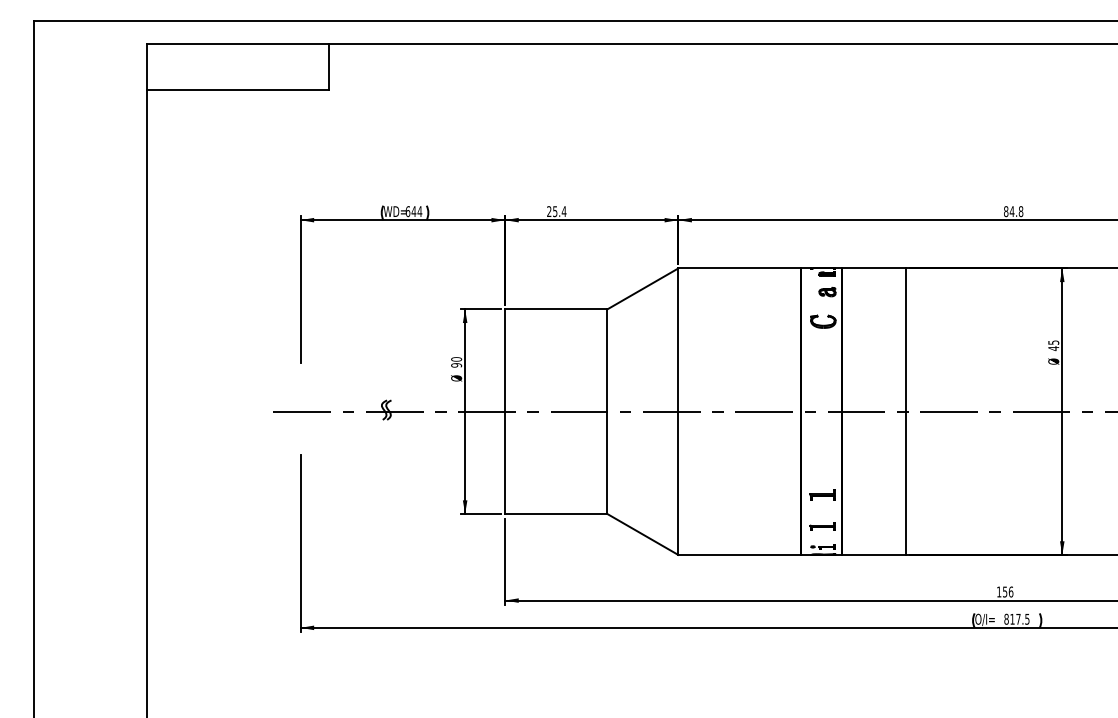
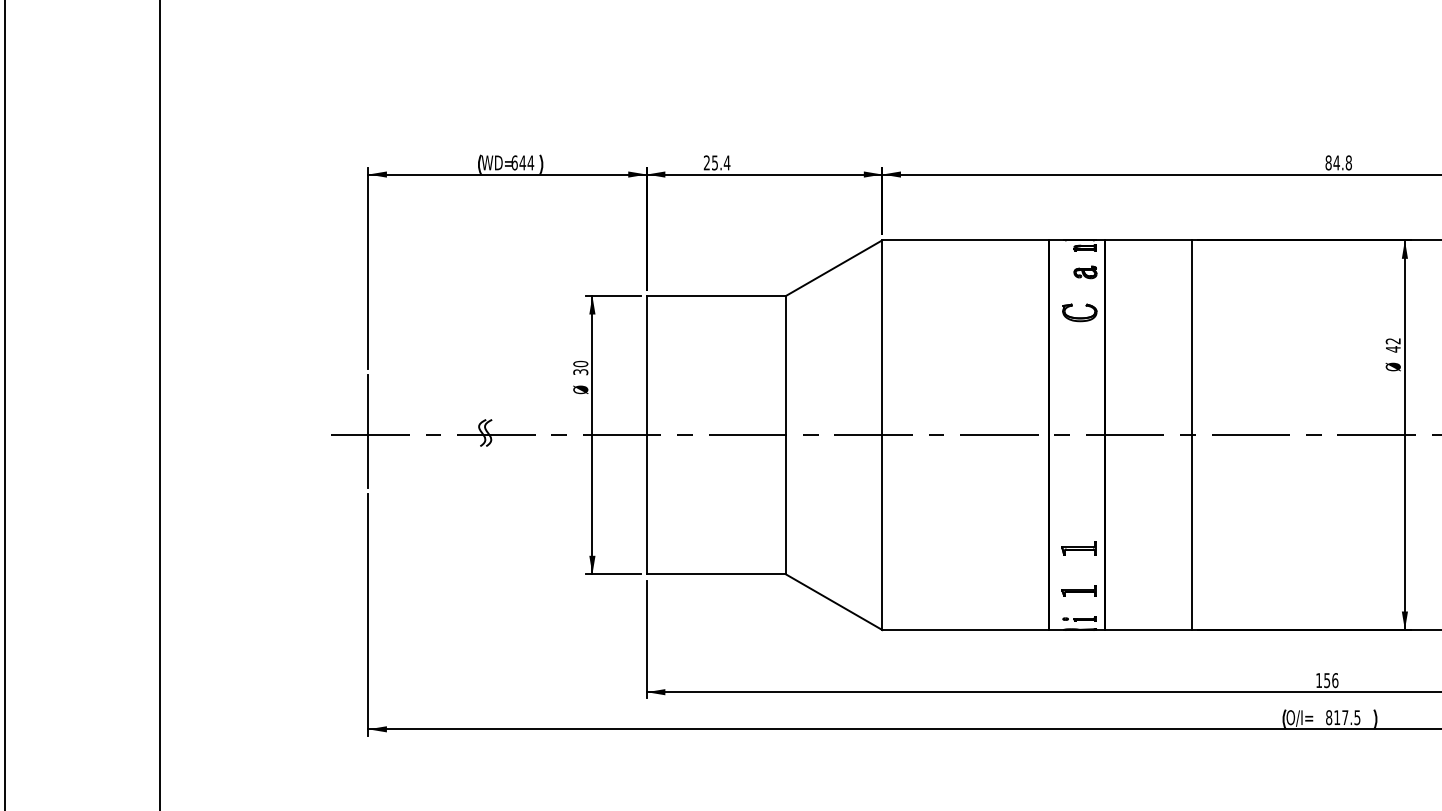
text: (1053, 342) -> (1392, 341), 45 -> 42
text: (456, 365) -> (580, 372), 90 -> 30
line: (300, 408) -> (368, 430), added

